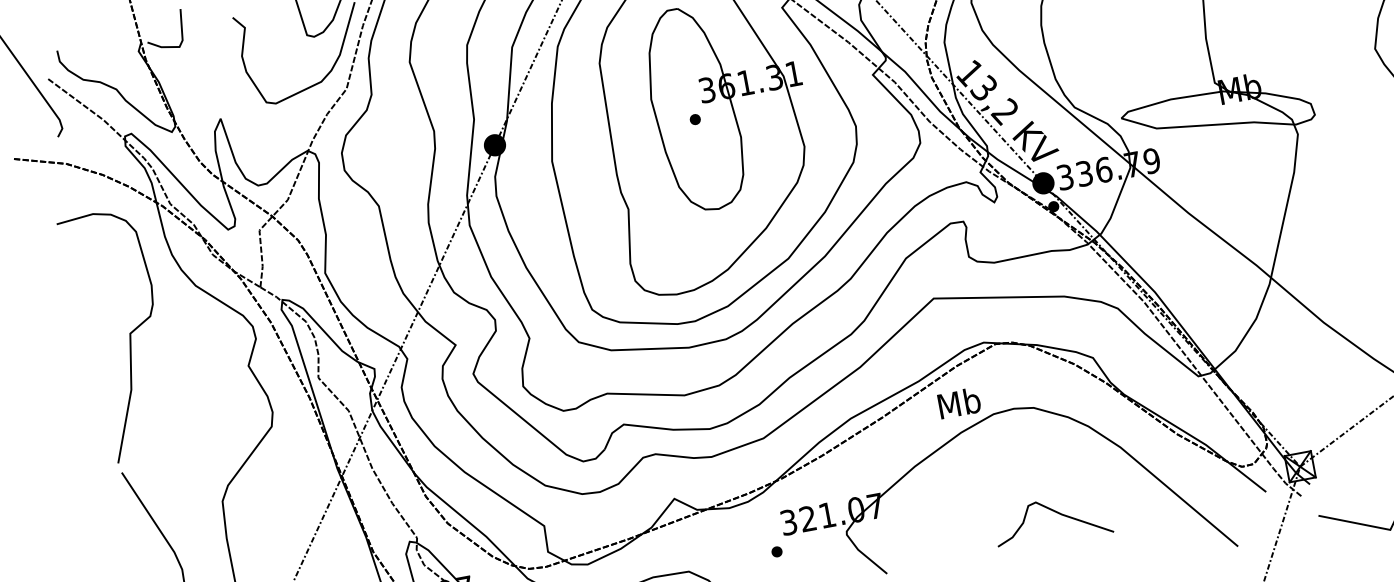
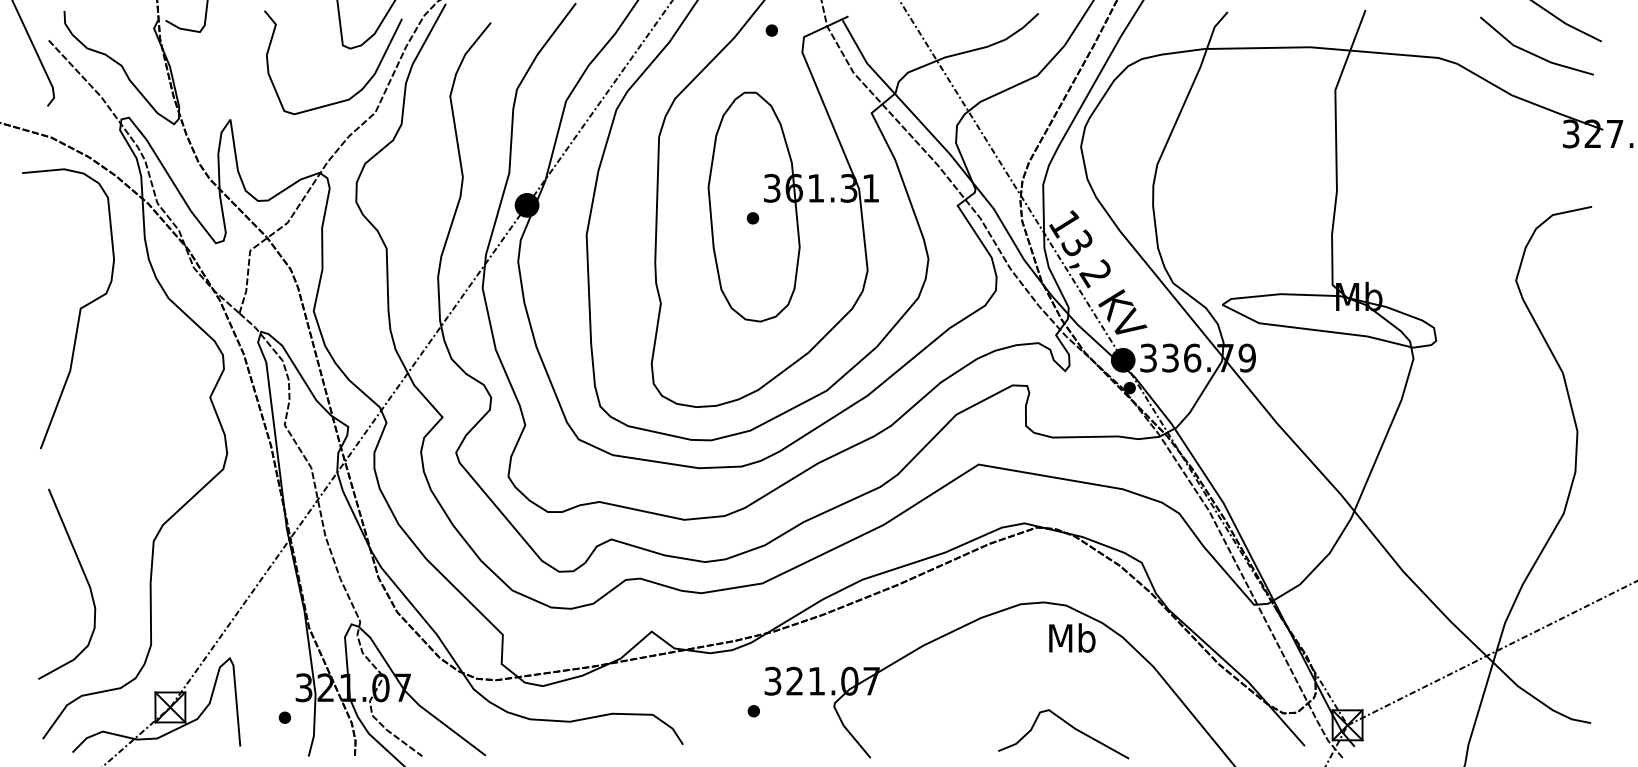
curve: (129, 333) -> (79, 308), moved
text: (959, 402) -> (1072, 637), moved

